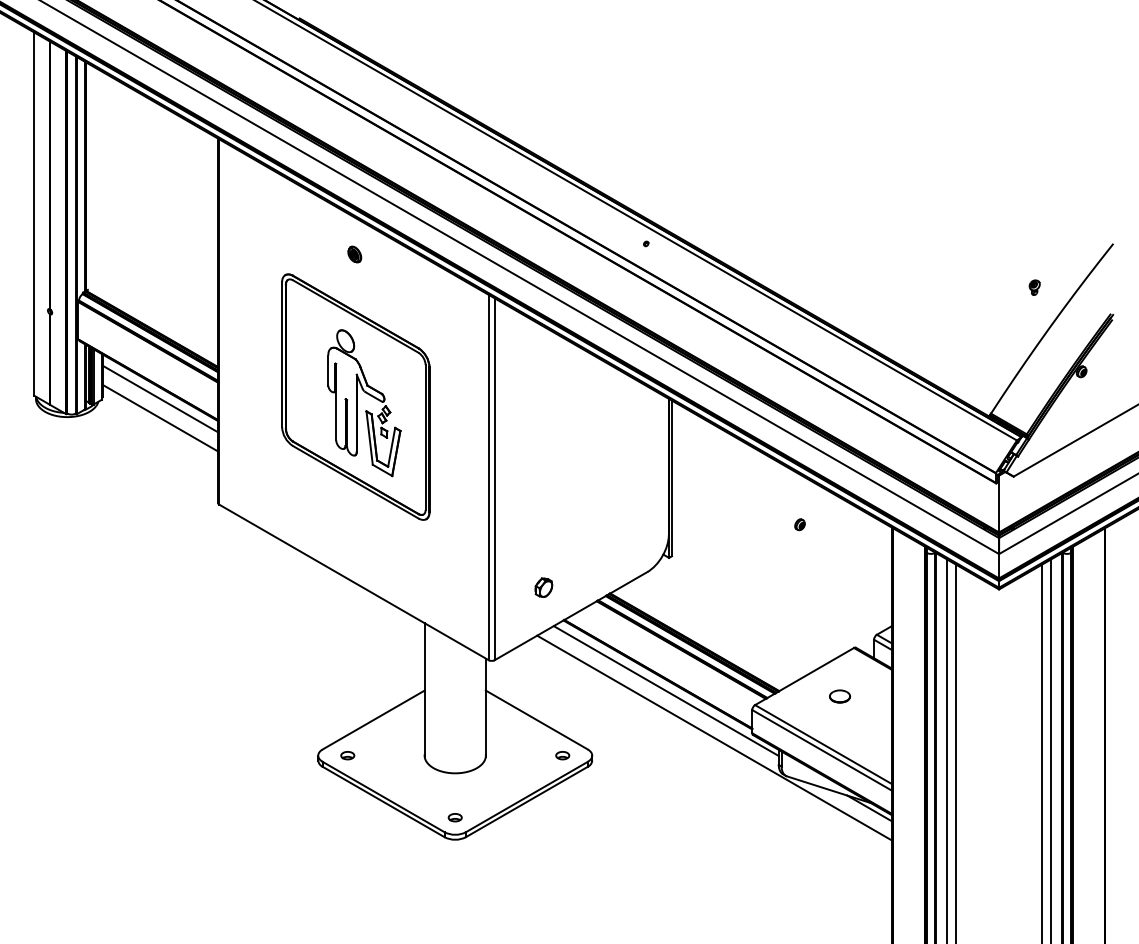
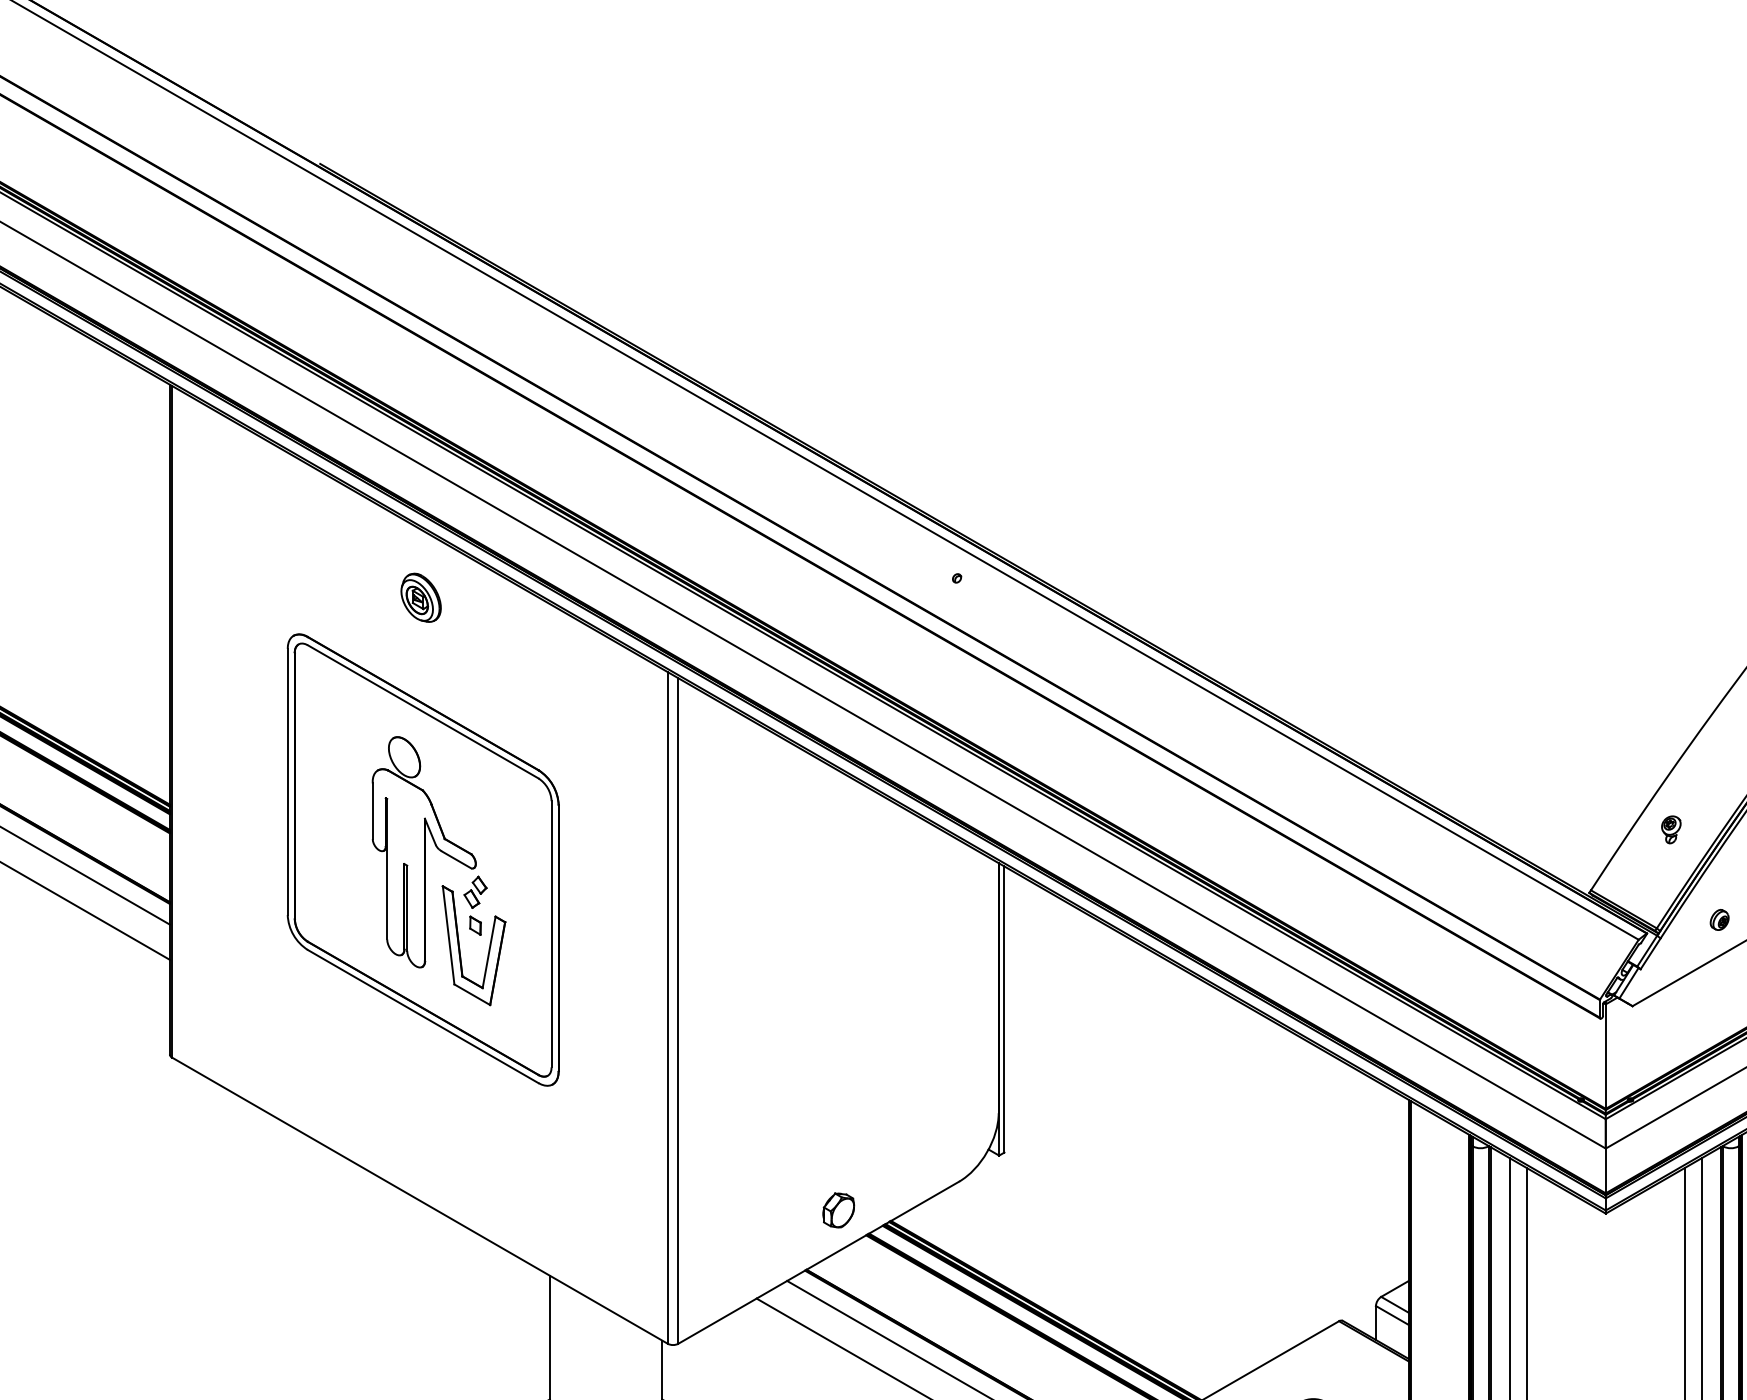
part: (354, 254) -> (420, 597), size x1.67
part: (1034, 287) -> (1670, 829), moved
part: (799, 524) -> (1718, 919), moved
part: (543, 587) -> (838, 1209), moved

